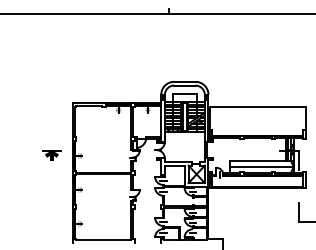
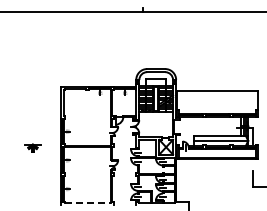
part: (51, 154) -> (32, 147), moved
line: (104, 239) -> (88, 202), solid -> dashed

